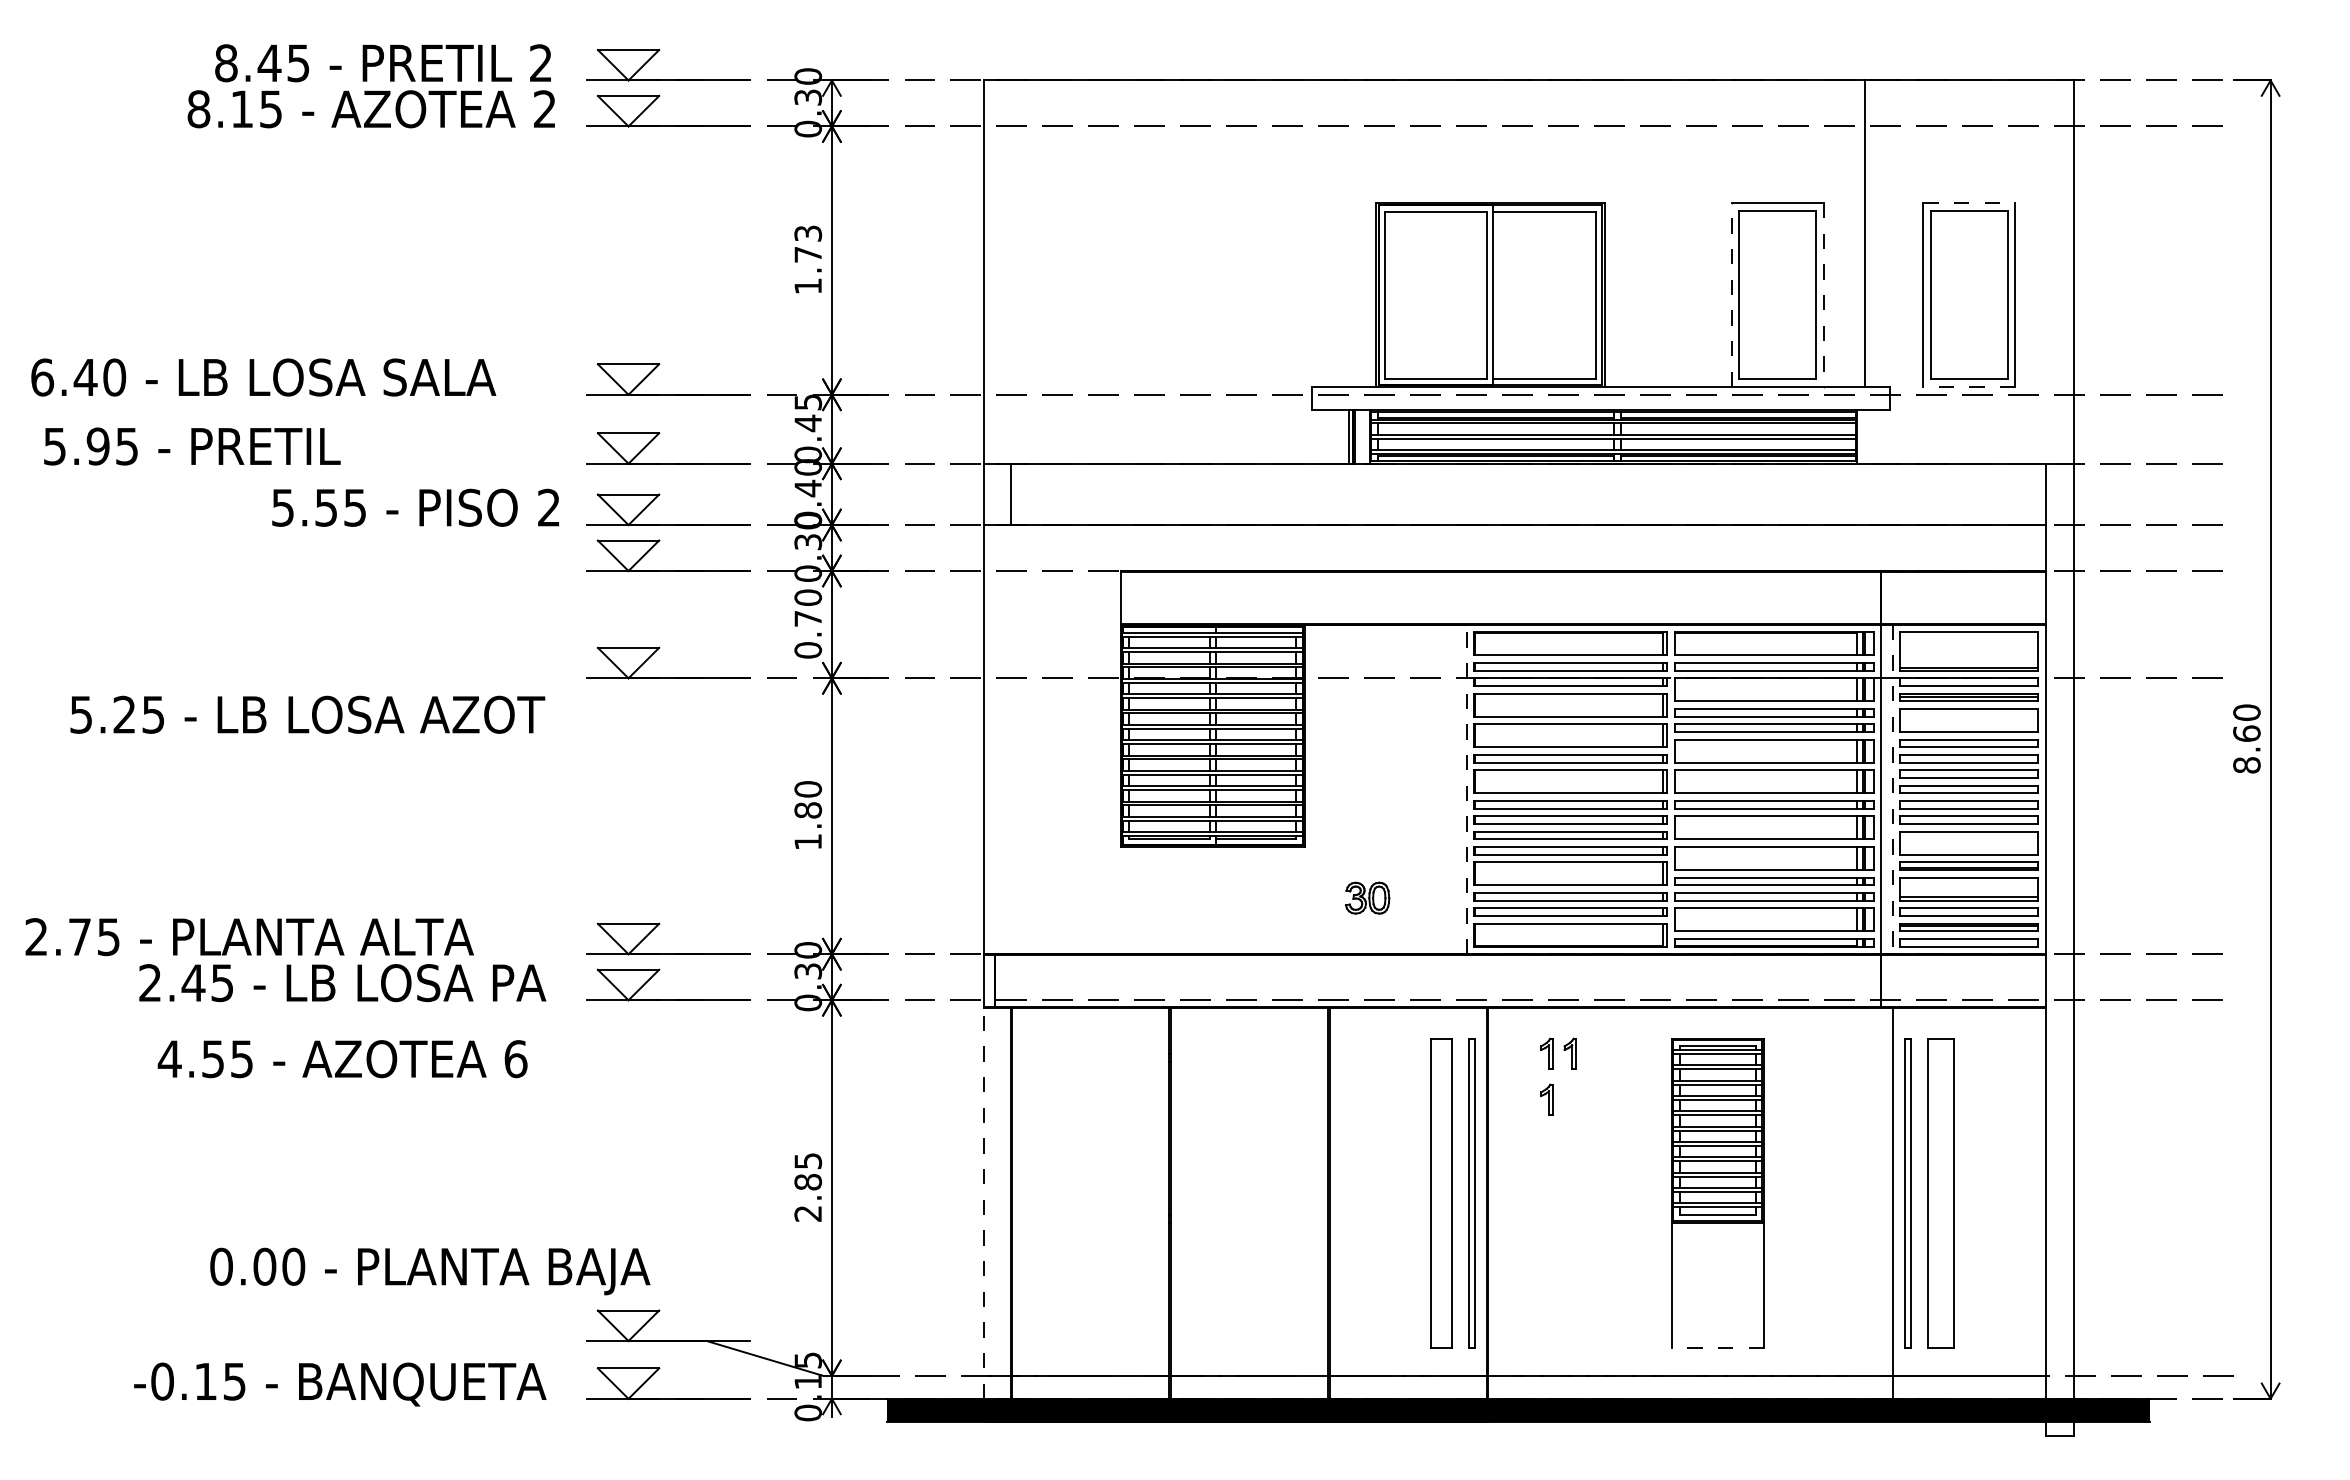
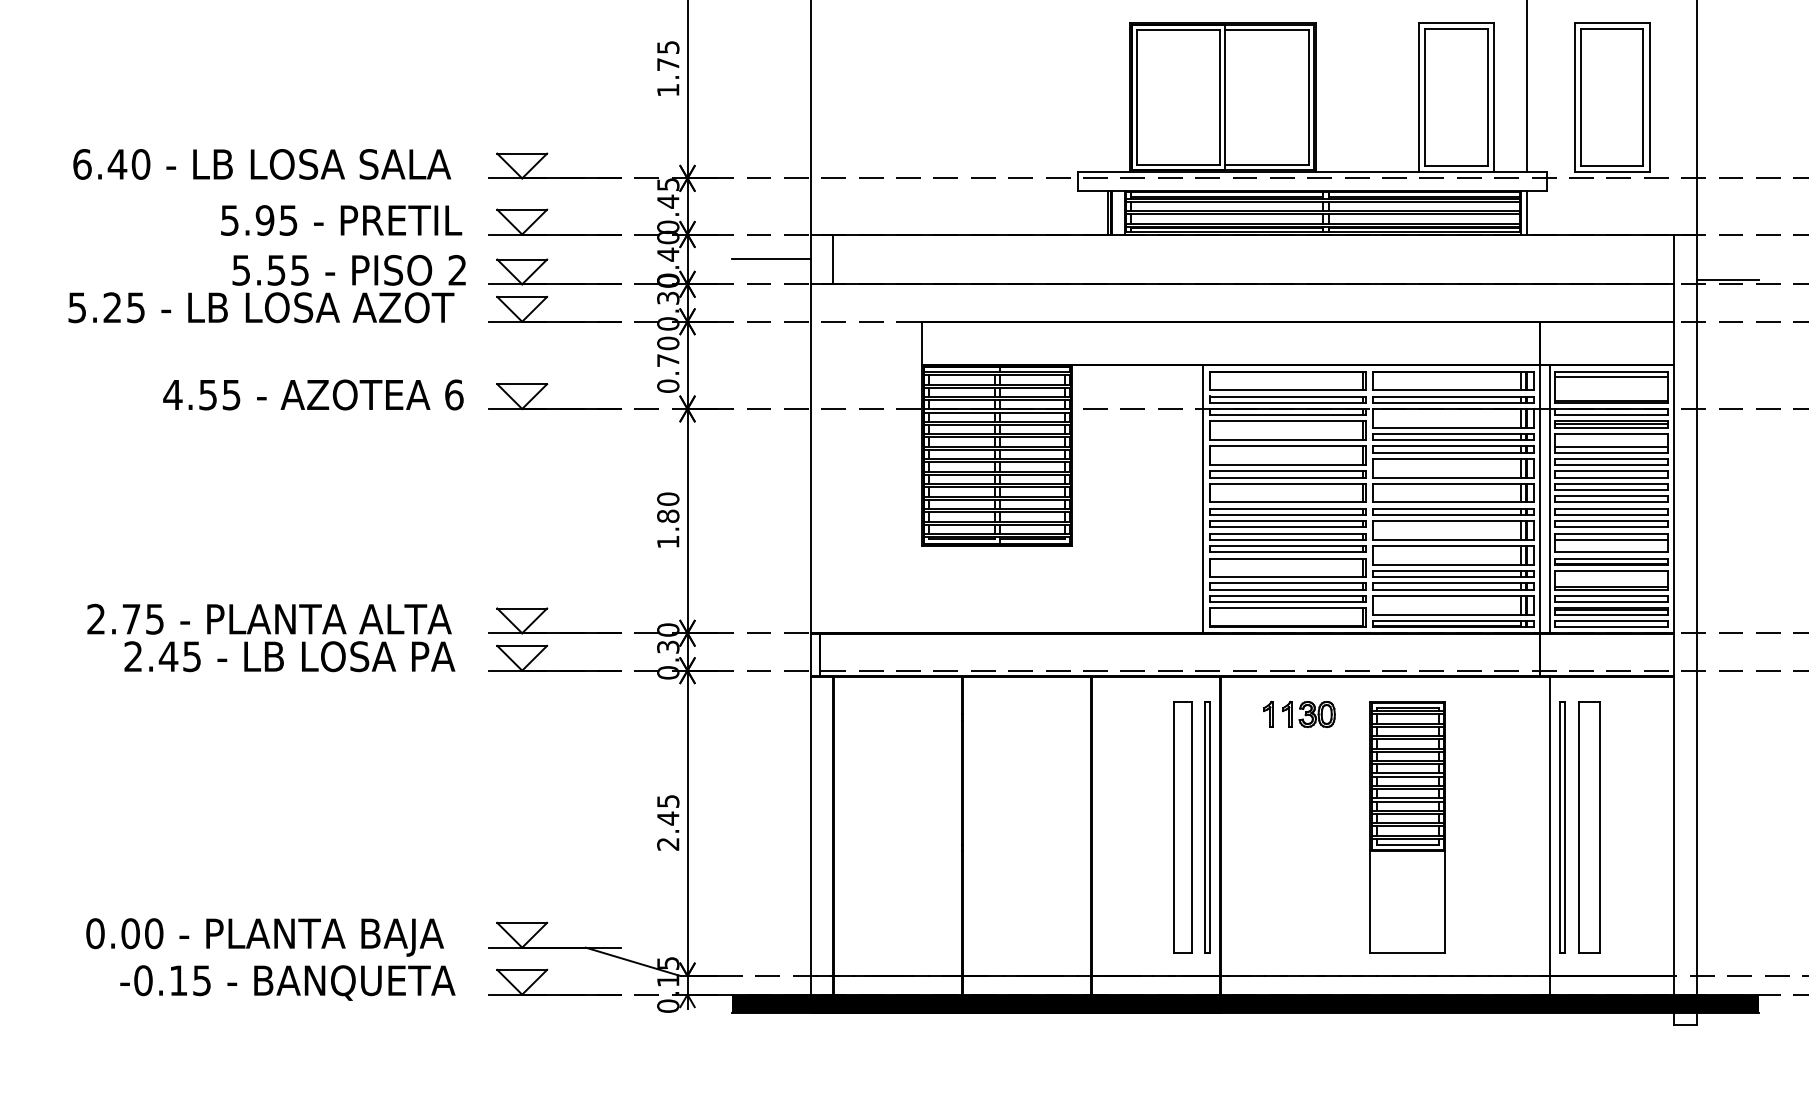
line: (1969, 203) -> (1612, 22), dashed -> solid
text: (807, 232) -> (667, 46), 1.73 -> 1.75
line: (1731, 295) -> (1418, 97), dashed -> solid
line: (1823, 295) -> (1493, 97), dashed -> solid
text: (263, 377) -> (262, 164), moved
line: (1969, 387) -> (1612, 172), dashed -> solid
line: (1865, 436) -> (1527, 212), added
text: (192, 446) -> (341, 220), moved
line: (934, 494) -> (770, 259), added
line: (2111, 520) -> (1727, 280), added
line: (1968, 639) -> (1611, 377), added
text: (307, 714) -> (261, 307), moved
line: (1968, 725) -> (1611, 447), added
line: (1466, 789) -> (1203, 499), dashed -> solid
line: (1892, 789) -> (1549, 499), dashed -> solid
line: (1968, 839) -> (1611, 539), added
part: (1367, 897) -> (1317, 713), moved
text: (249, 937) -> (269, 619), moved
text: (342, 1059) -> (313, 395), moved
part: (1546, 1099) -> (1268, 751), removed
text: (808, 1182) -> (668, 818), 2.85 -> 2.45
line: (983, 1202) -> (810, 835), dashed -> solid
text: (430, 1271) -> (265, 937), moved
line: (1717, 1347) -> (1407, 952), dashed -> solid

